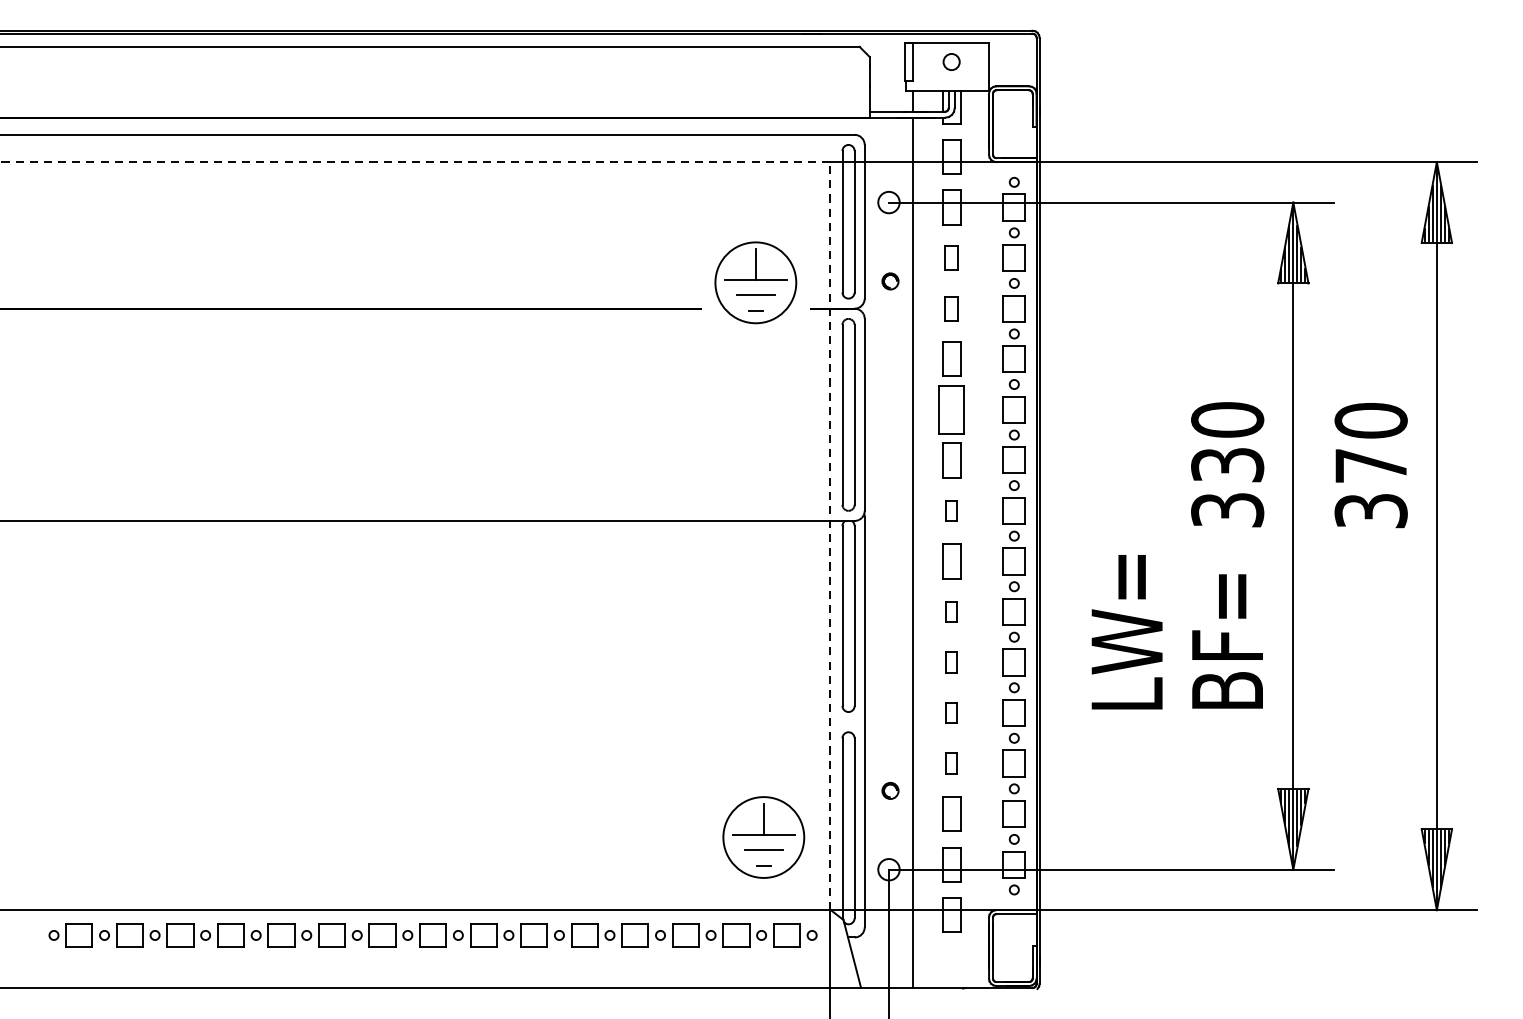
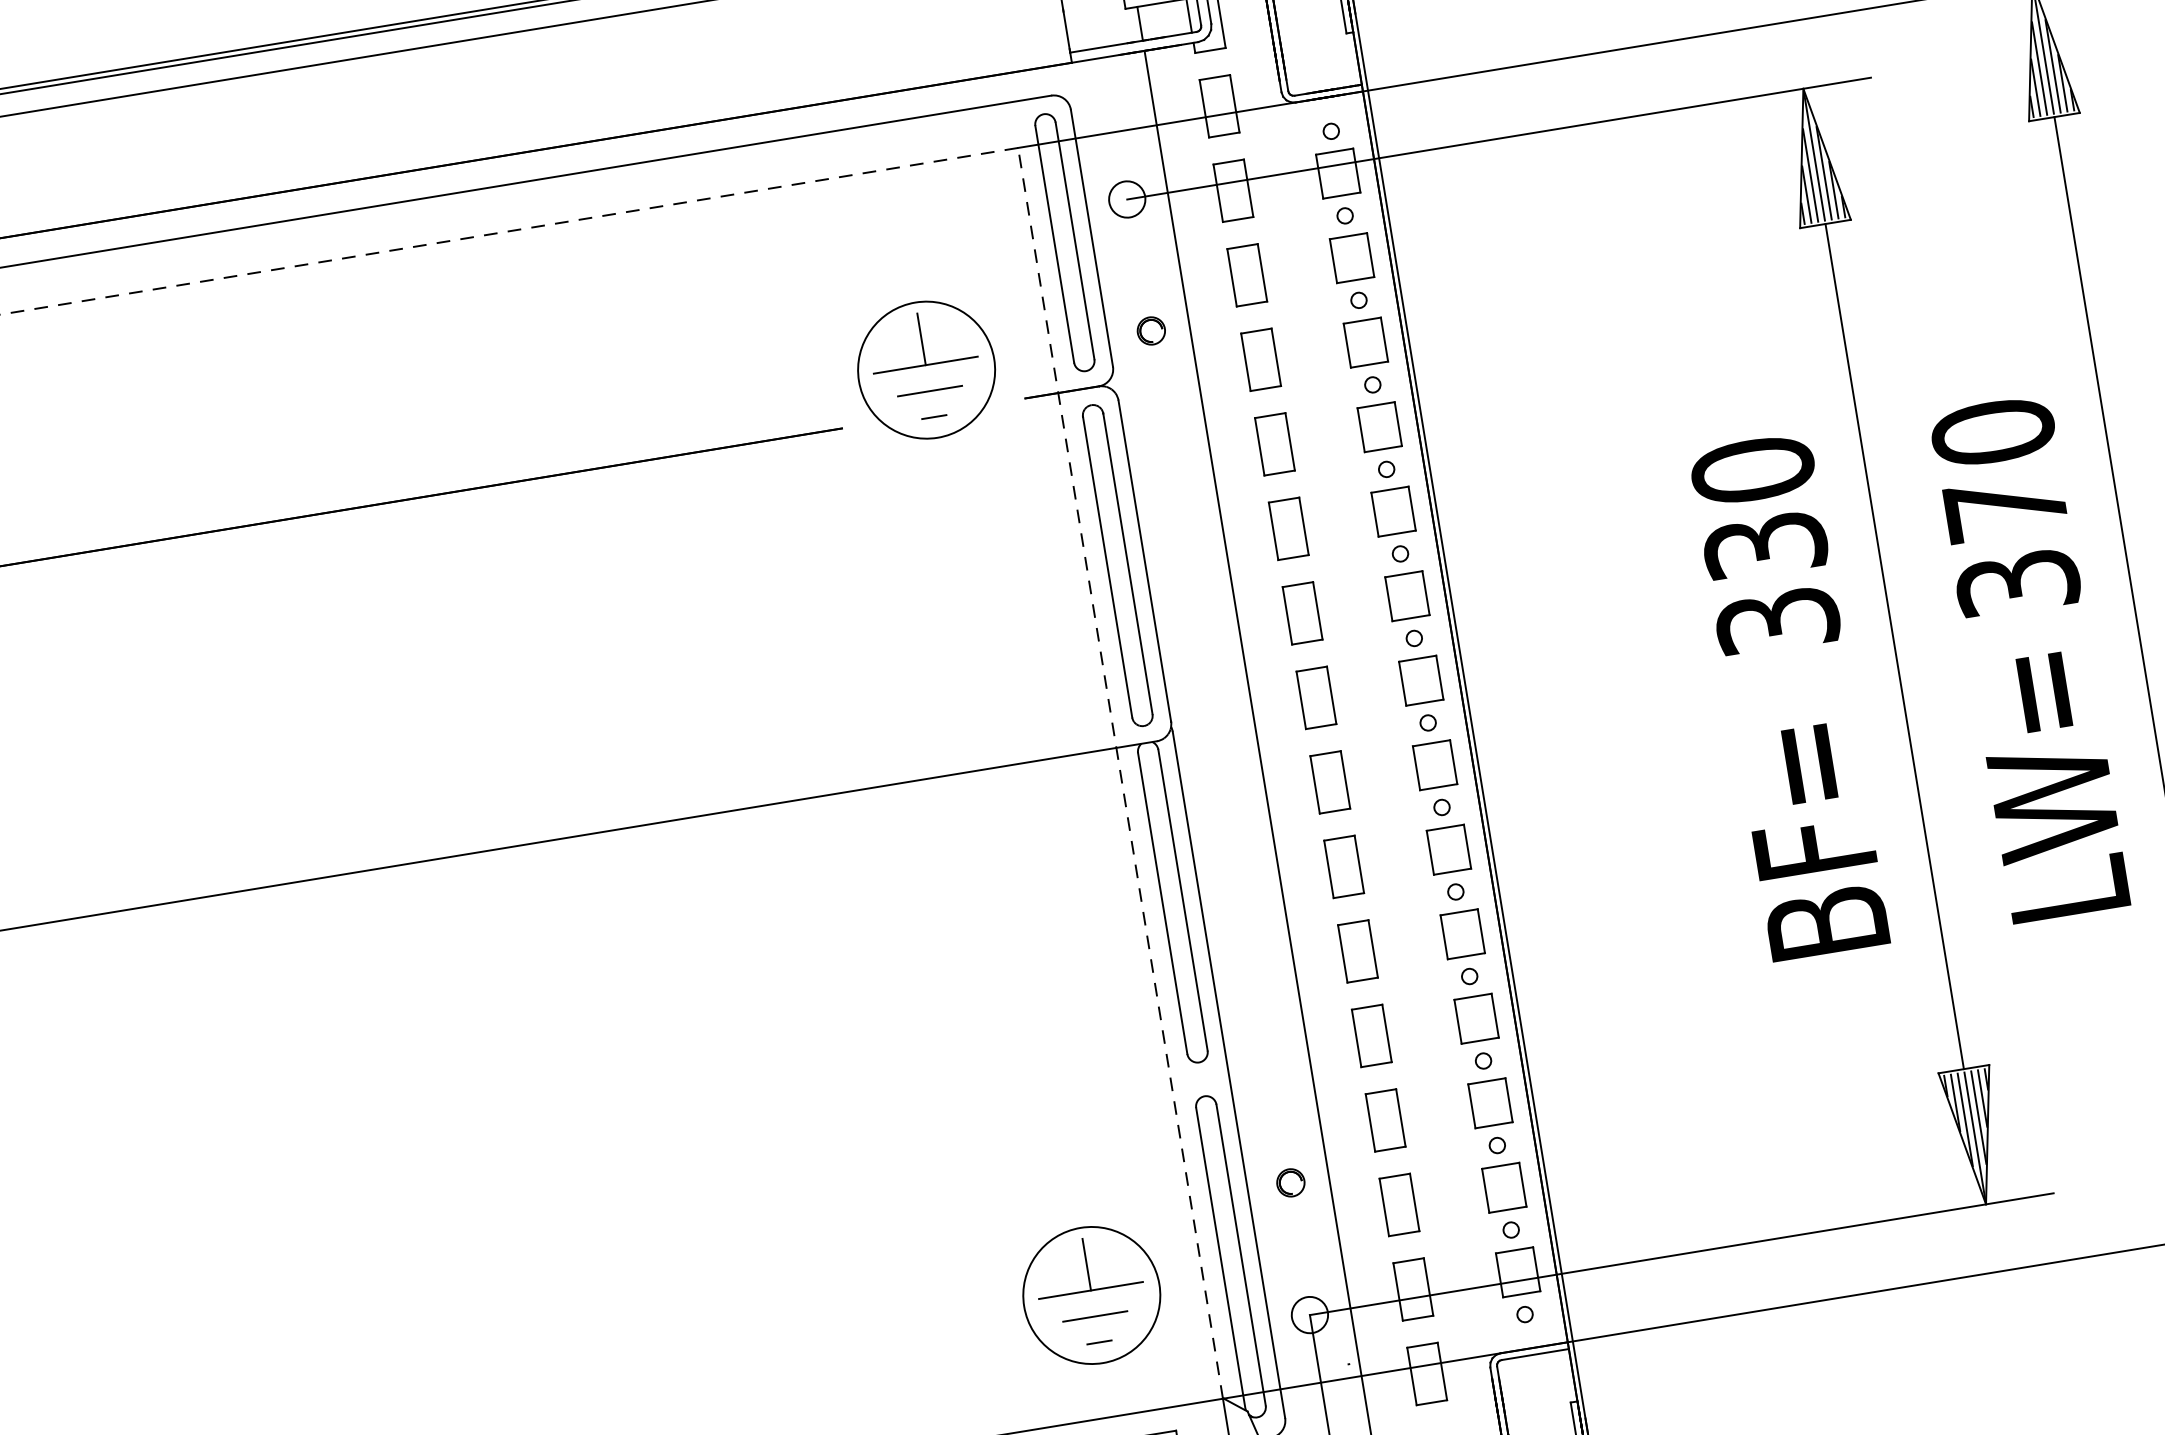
part: (951, 257) -> (1246, 274), size x1.43
part: (951, 308) -> (1260, 359), size x1.43
part: (951, 409) -> (1288, 528), size x0.71
part: (951, 510) -> (1316, 697), size x1.67
part: (951, 611) -> (1343, 866), size x1.67
text: (1126, 632) -> (2050, 786), moved
part: (951, 662) -> (1357, 951), size x1.67
part: (951, 712) -> (1371, 1035), size x1.67
part: (951, 763) -> (1385, 1120), size x1.67

